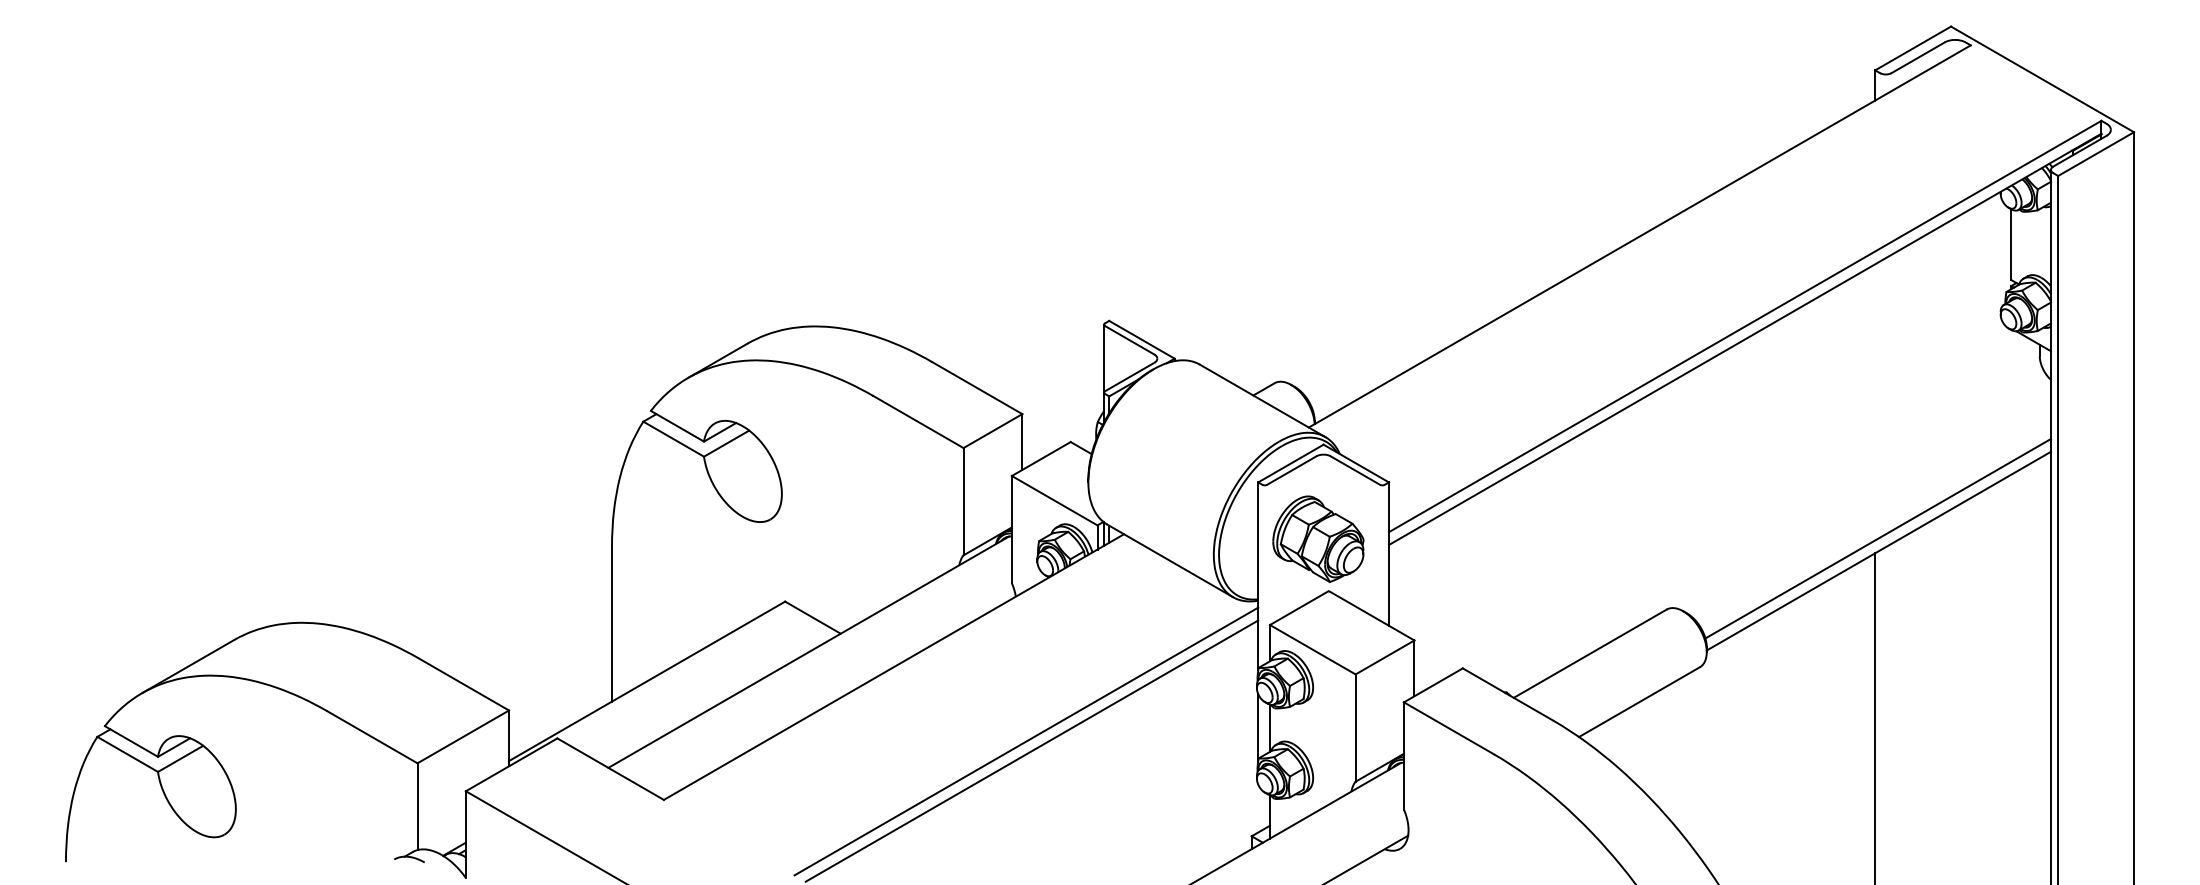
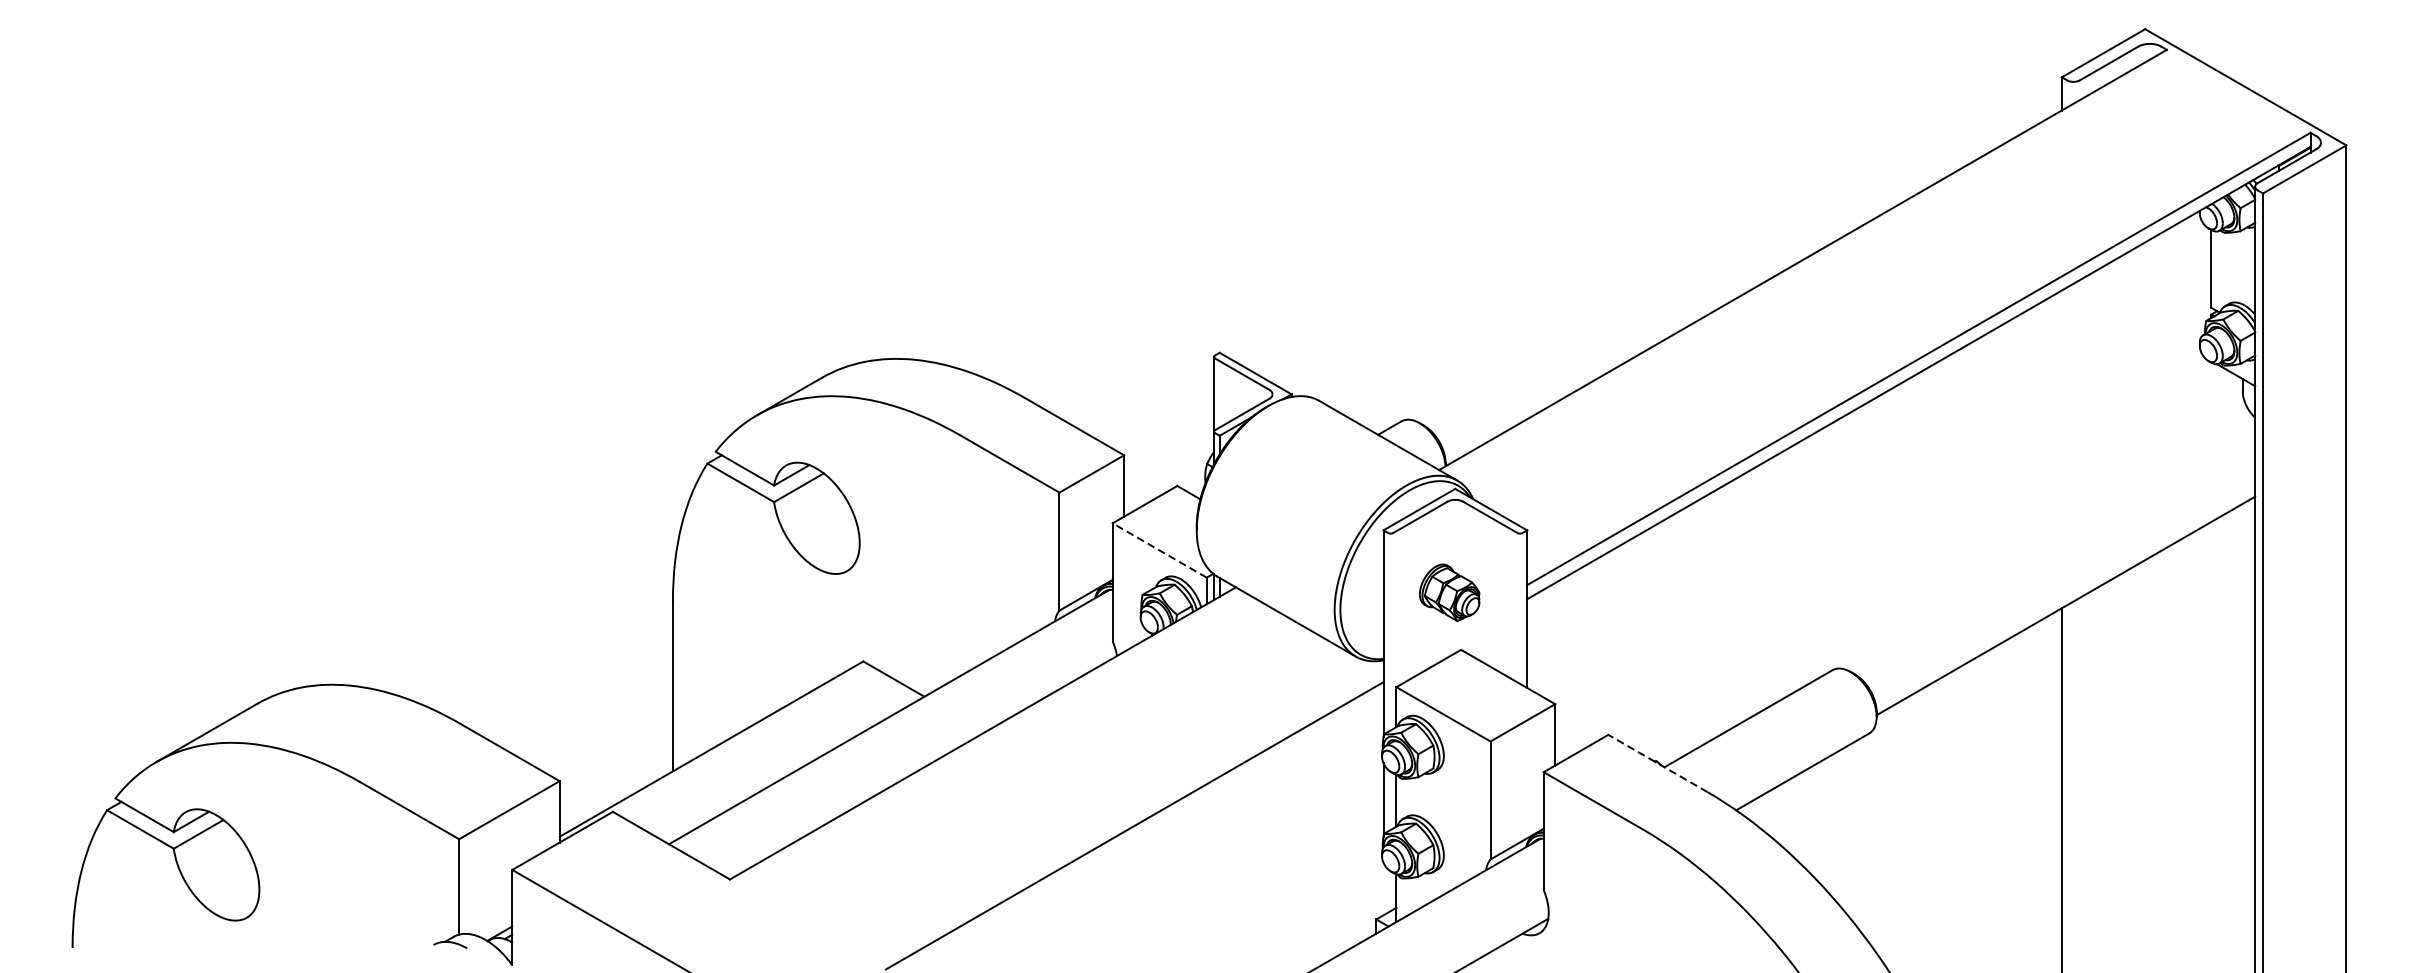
line: (1054, 500) -> (1159, 550), solid -> dashed
part: (1318, 538) -> (1449, 592), size x0.6
line: (1878, 538) -> (2065, 592), removed
line: (1507, 694) -> (1657, 763), solid -> dashed
line: (1026, 741) -> (1128, 815), removed

